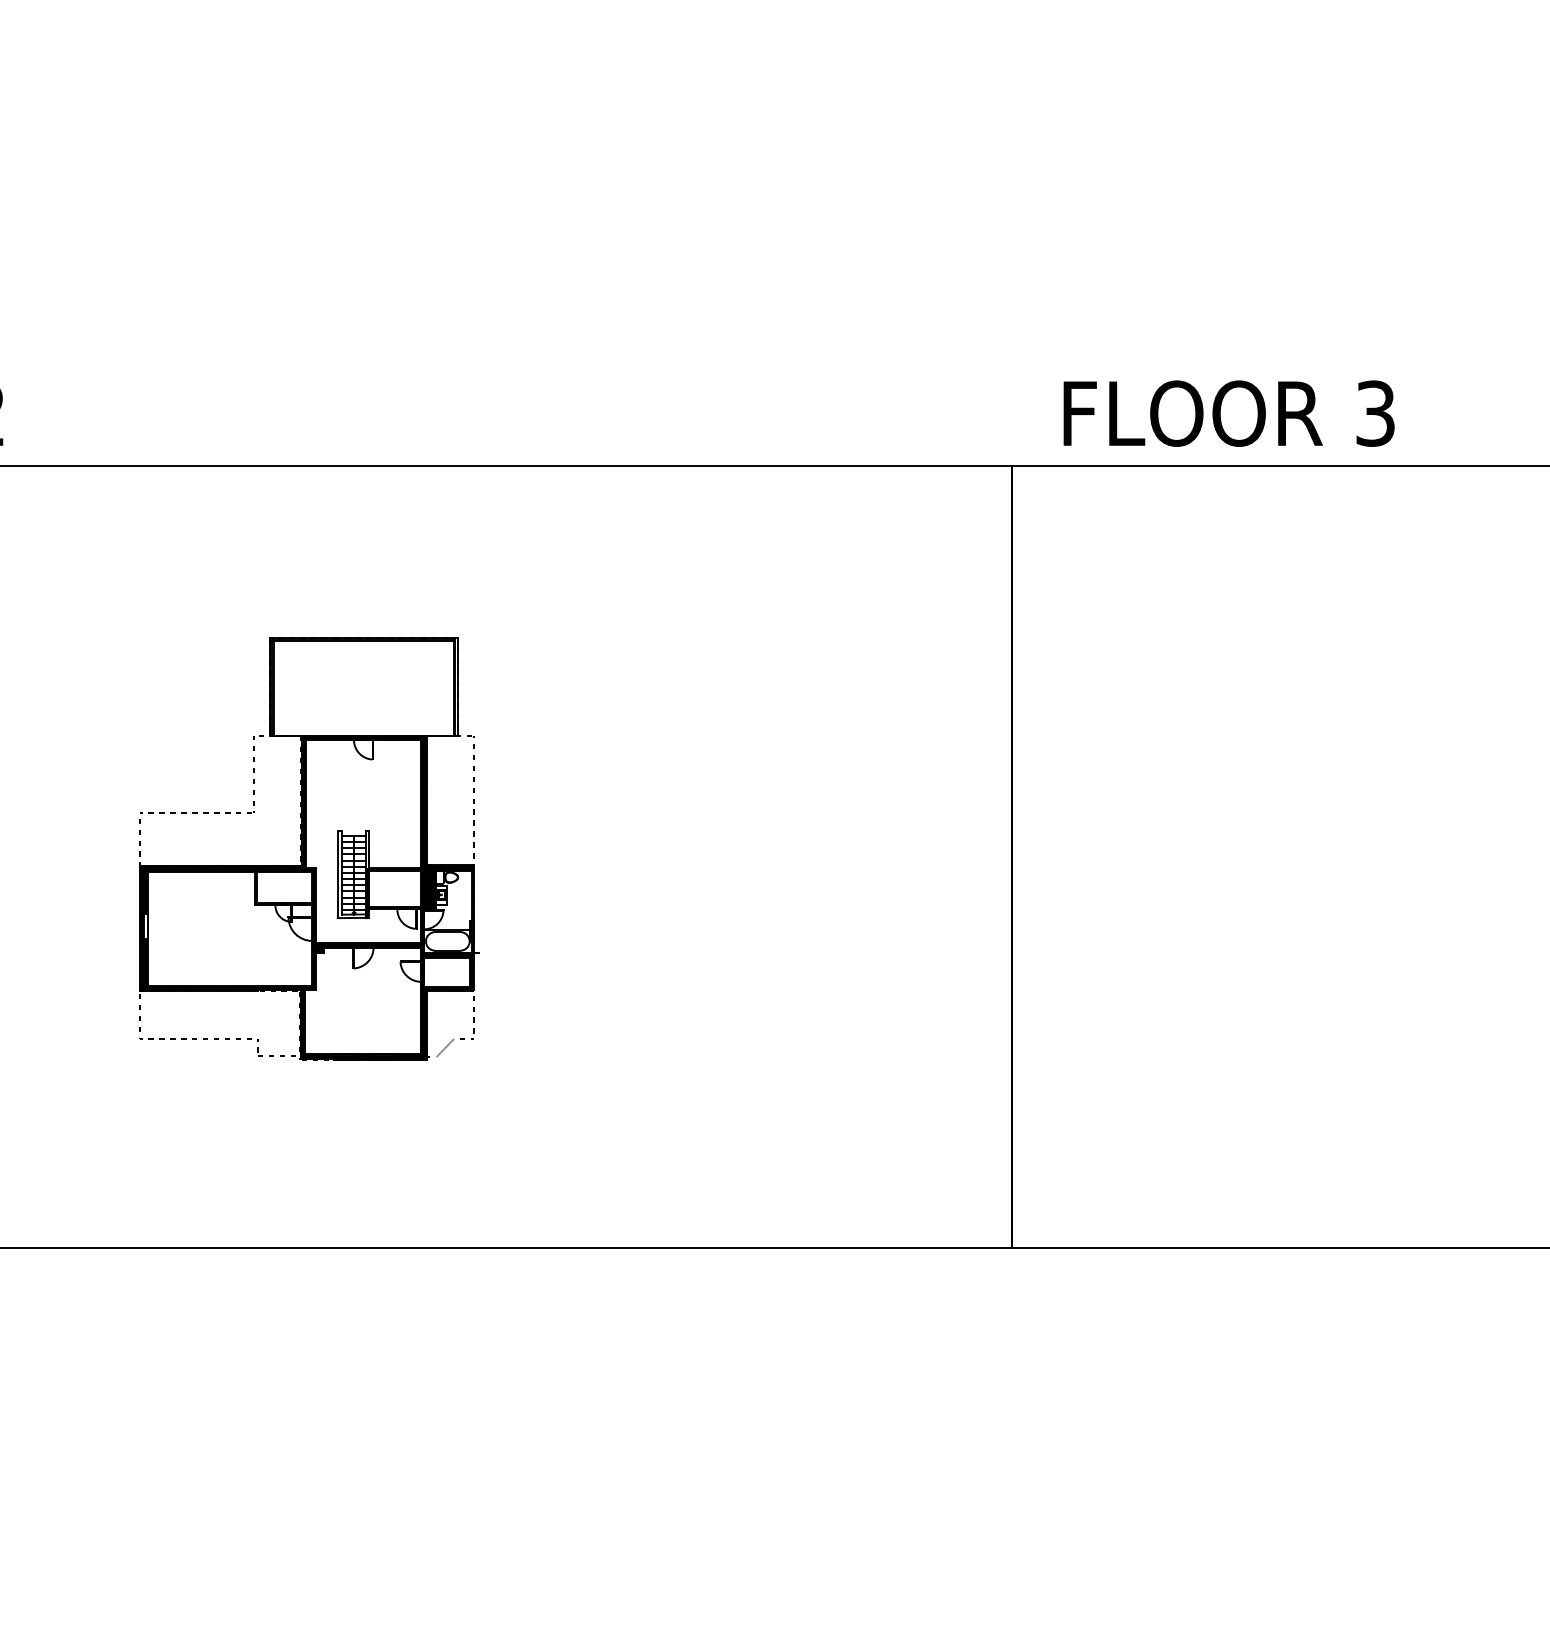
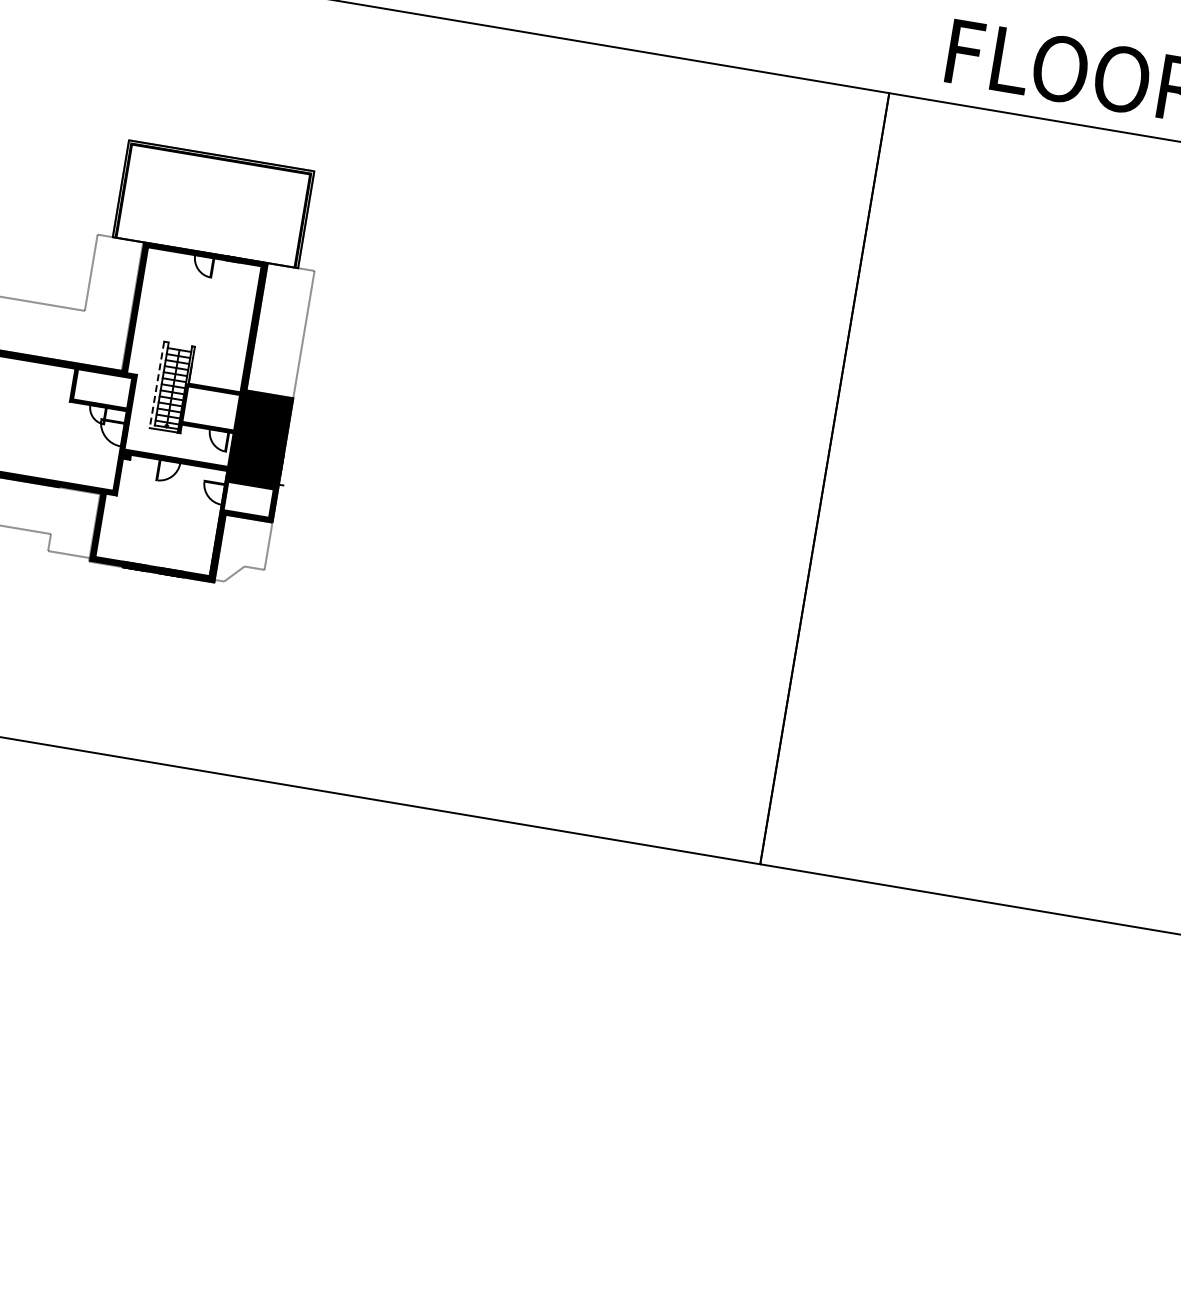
line: (337, 874) -> (156, 385), solid -> dashed

